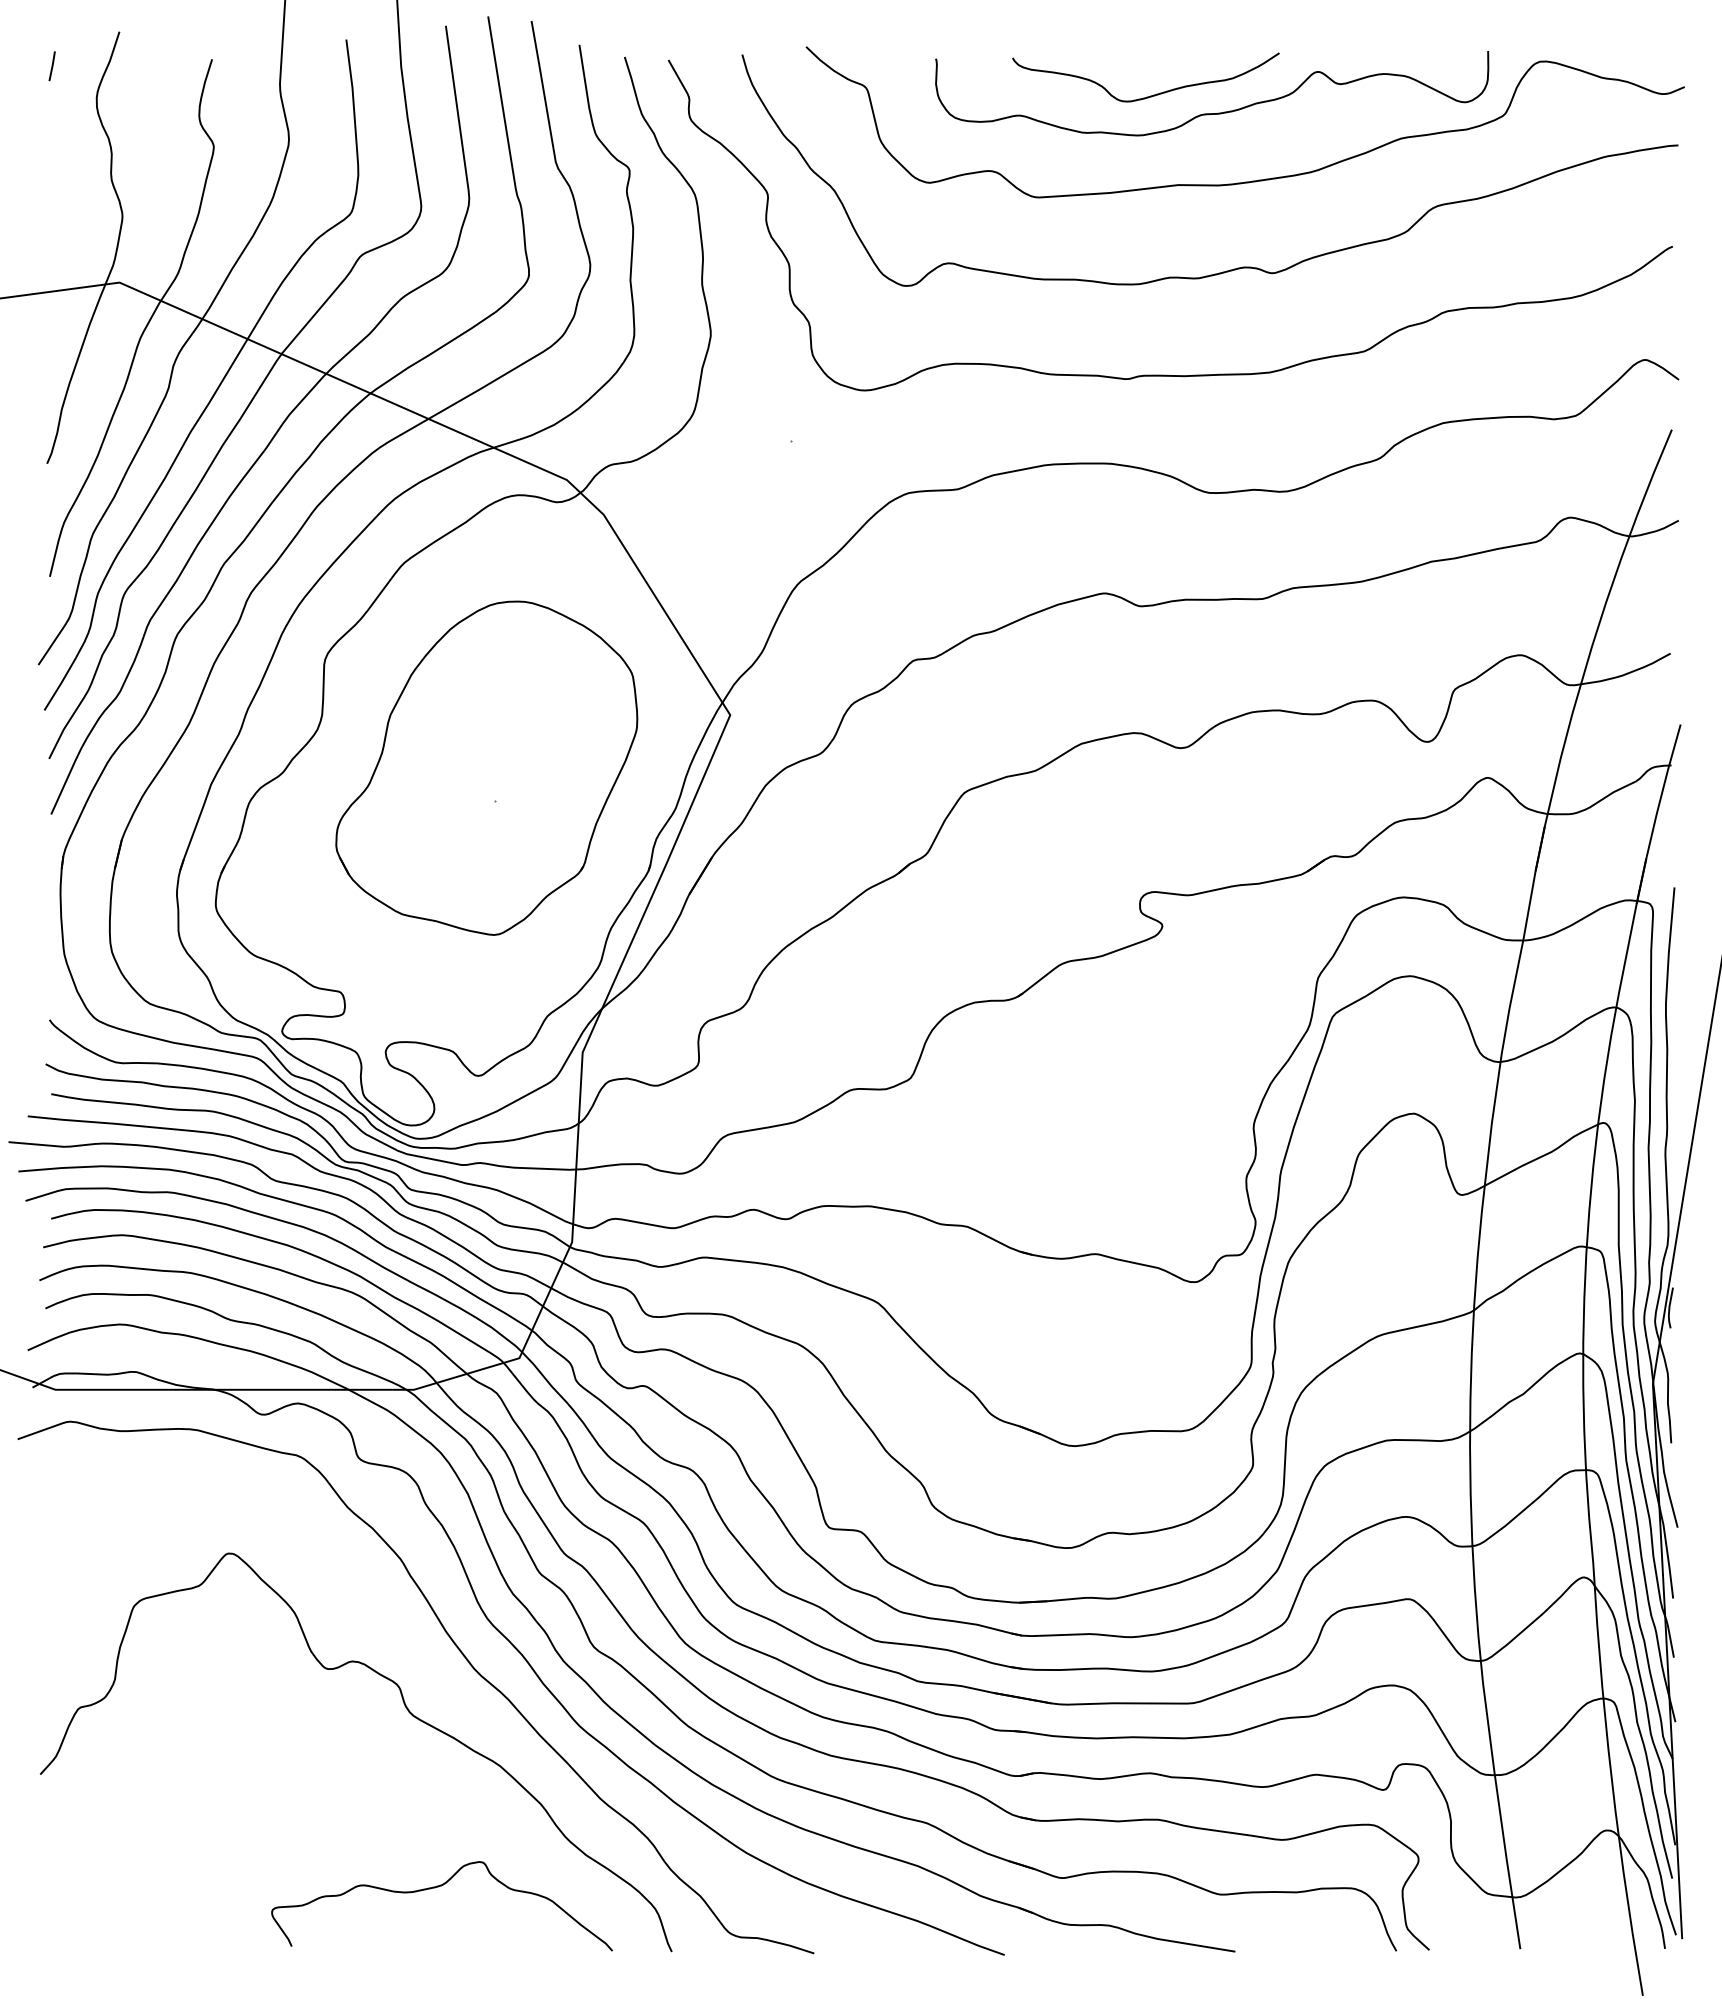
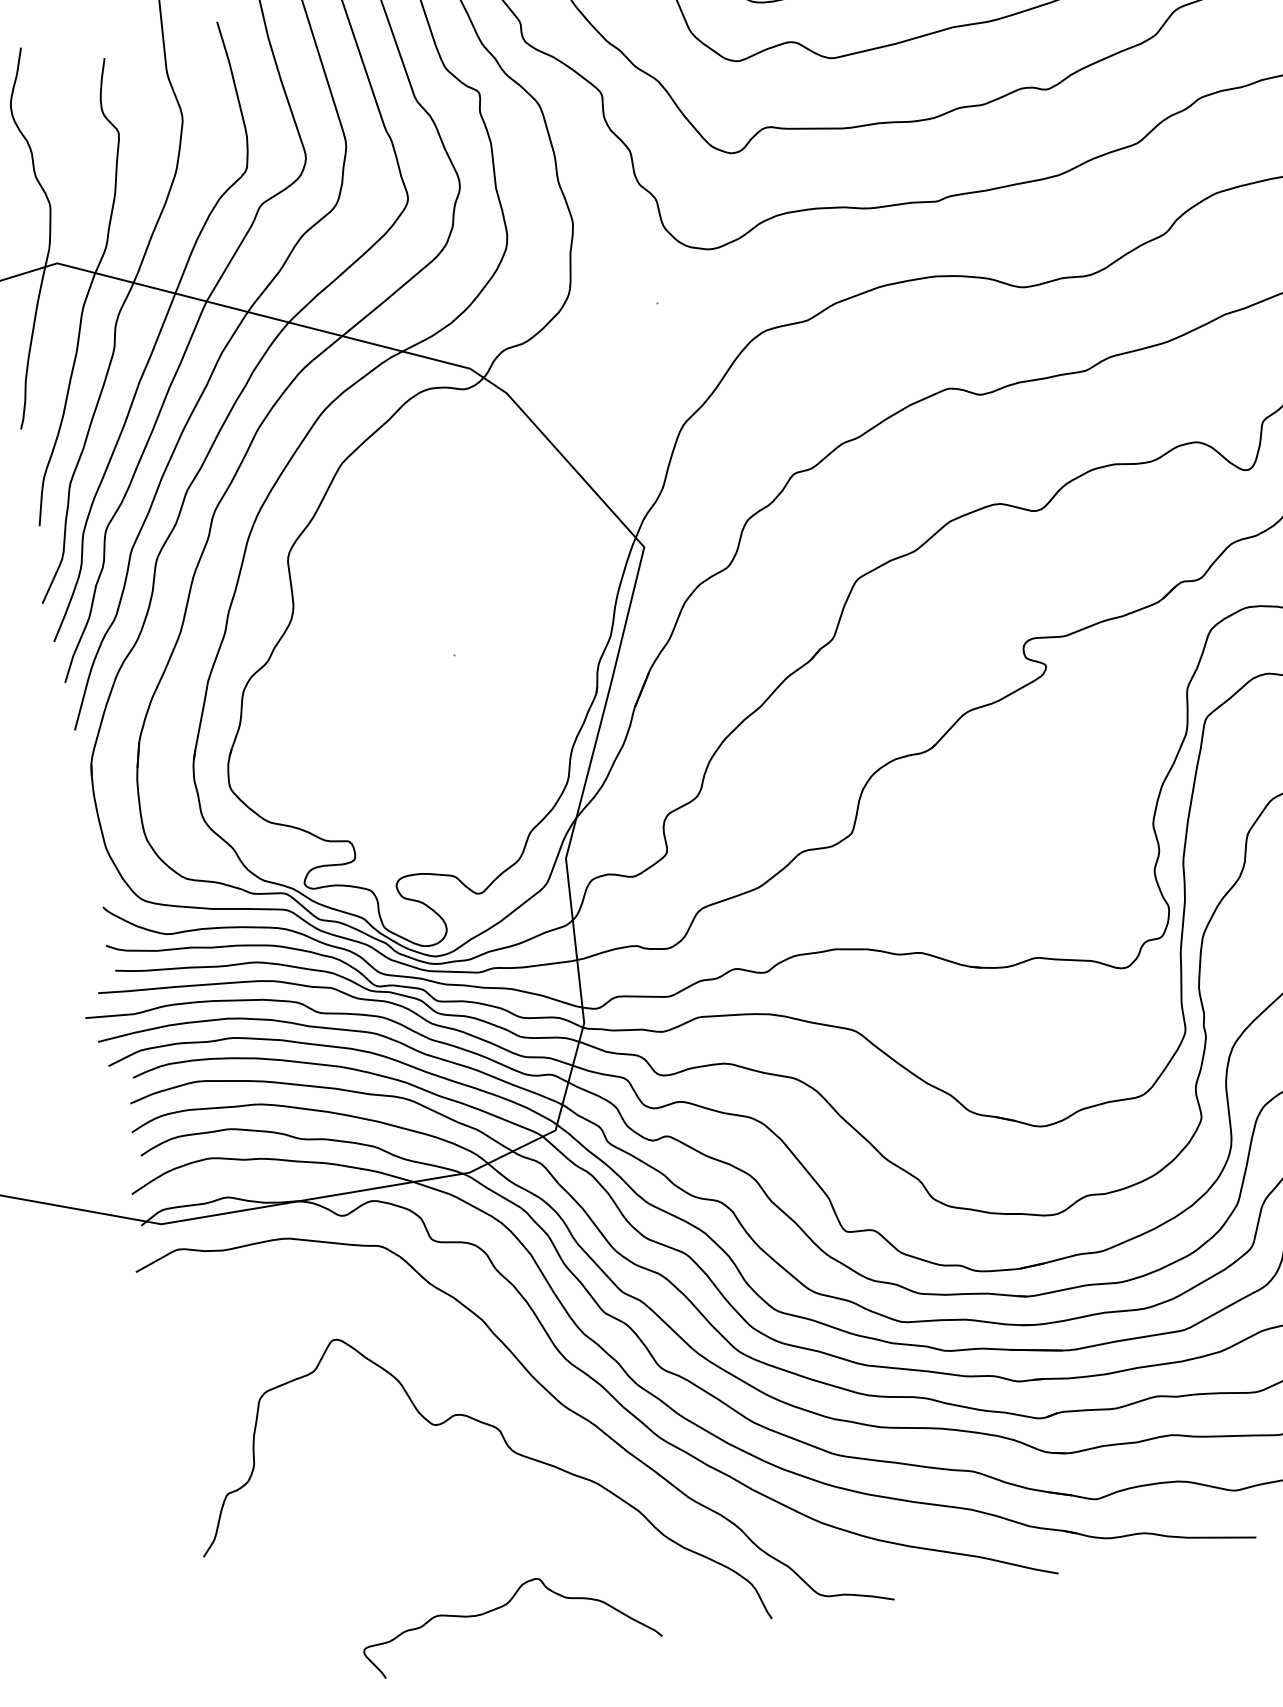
part: (486, 767) -> (442, 627), removed
curve: (435, 1888) -> (501, 1608), moved

